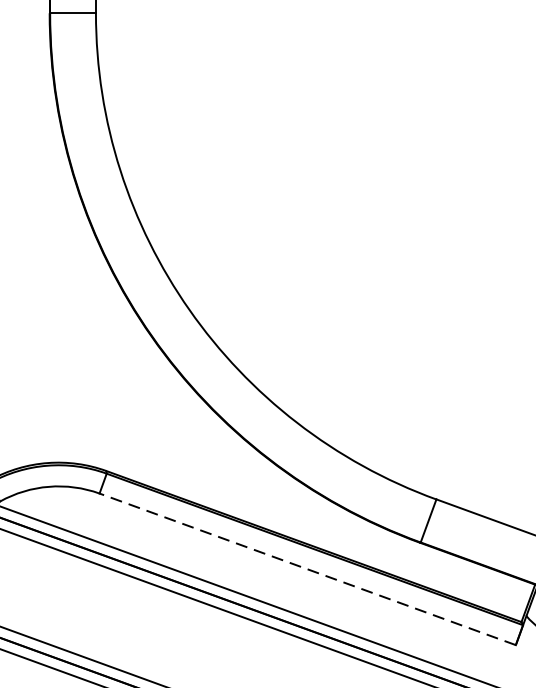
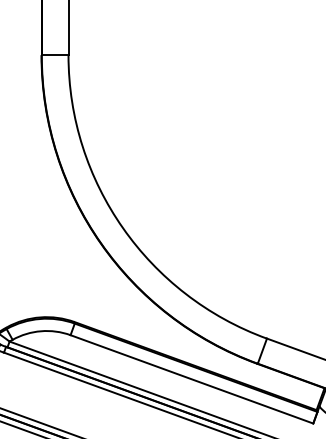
line: (306, 569) -> (191, 379), dashed -> solid

